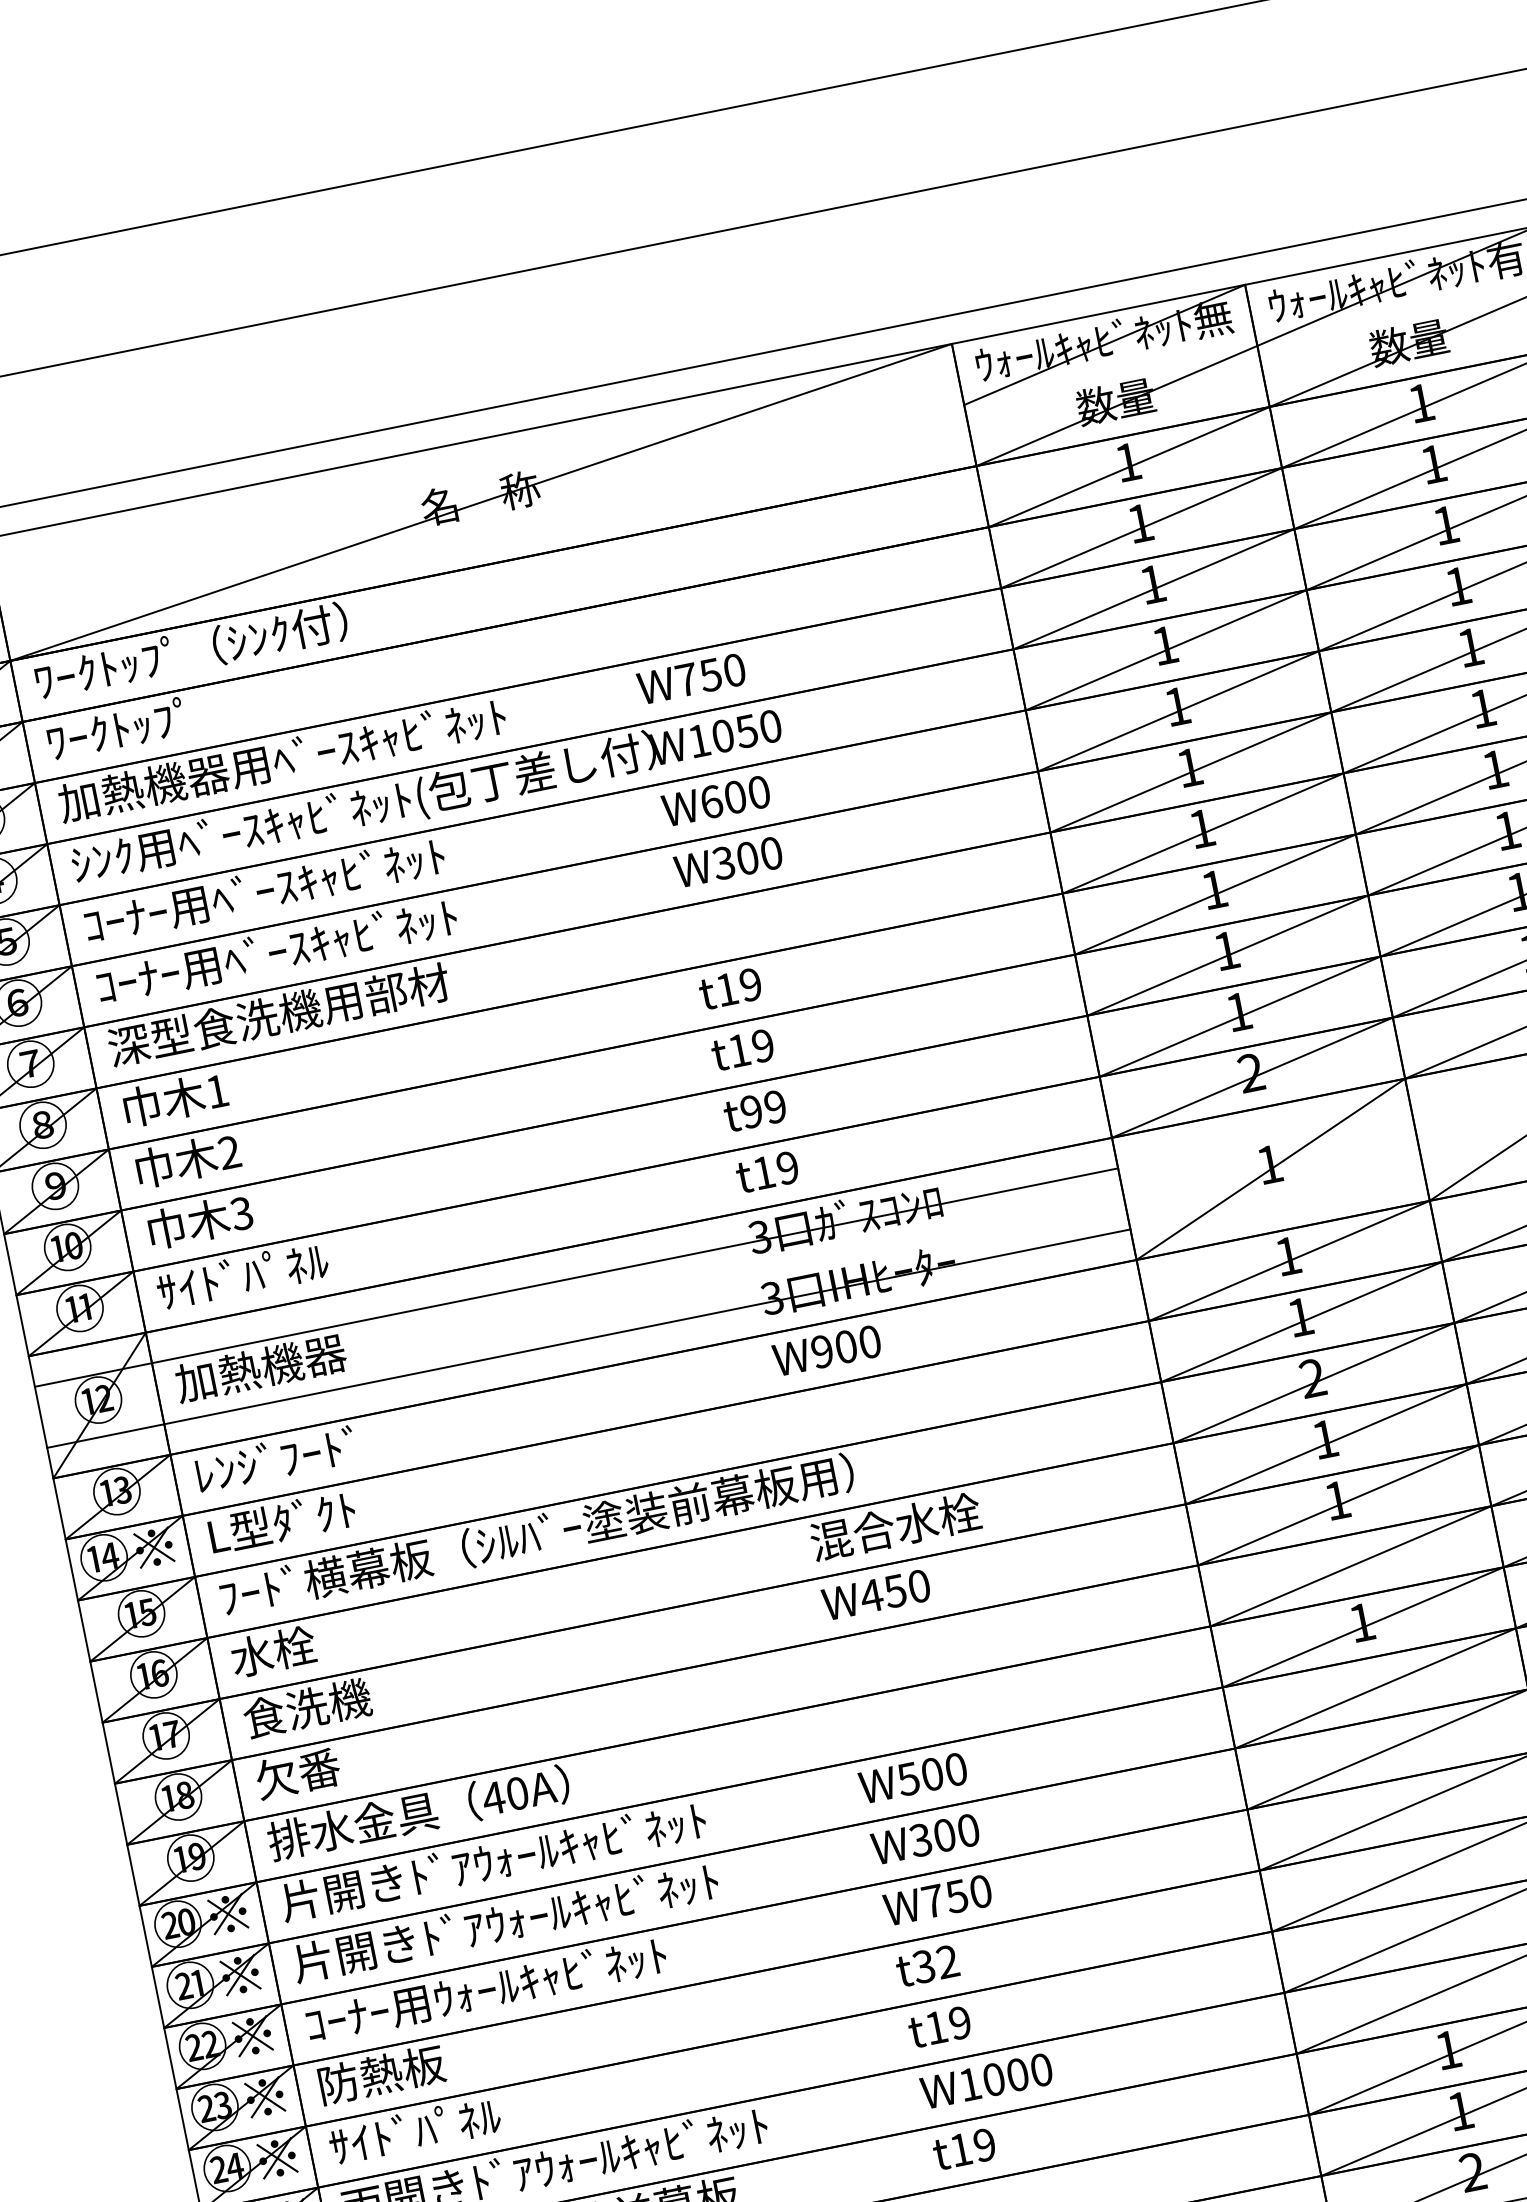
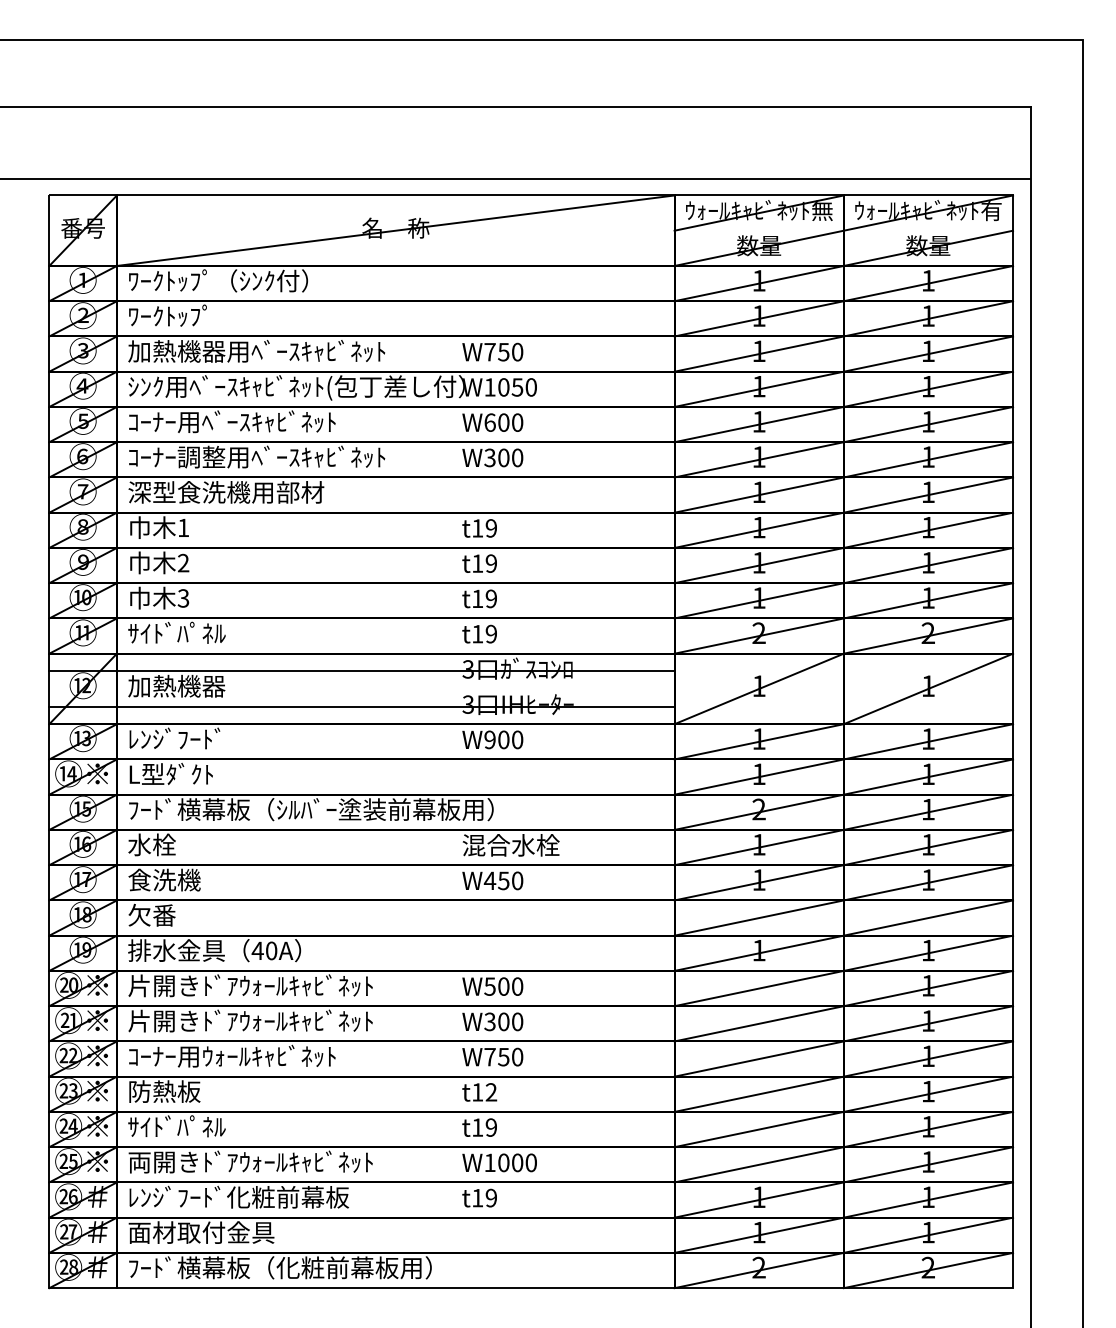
text: (362, 933) -> (281, 456), ｺｰﾅｰ用ﾍﾞｰｽｷｬﾋﾞﾈｯﾄ -> ｺｰﾅｰ調整用ﾍﾞｰｽｷｬﾋﾞﾈｯﾄ
text: (751, 1111) -> (477, 598), t99 -> t19
text: (923, 1966) -> (477, 1092), t32 -> t12

